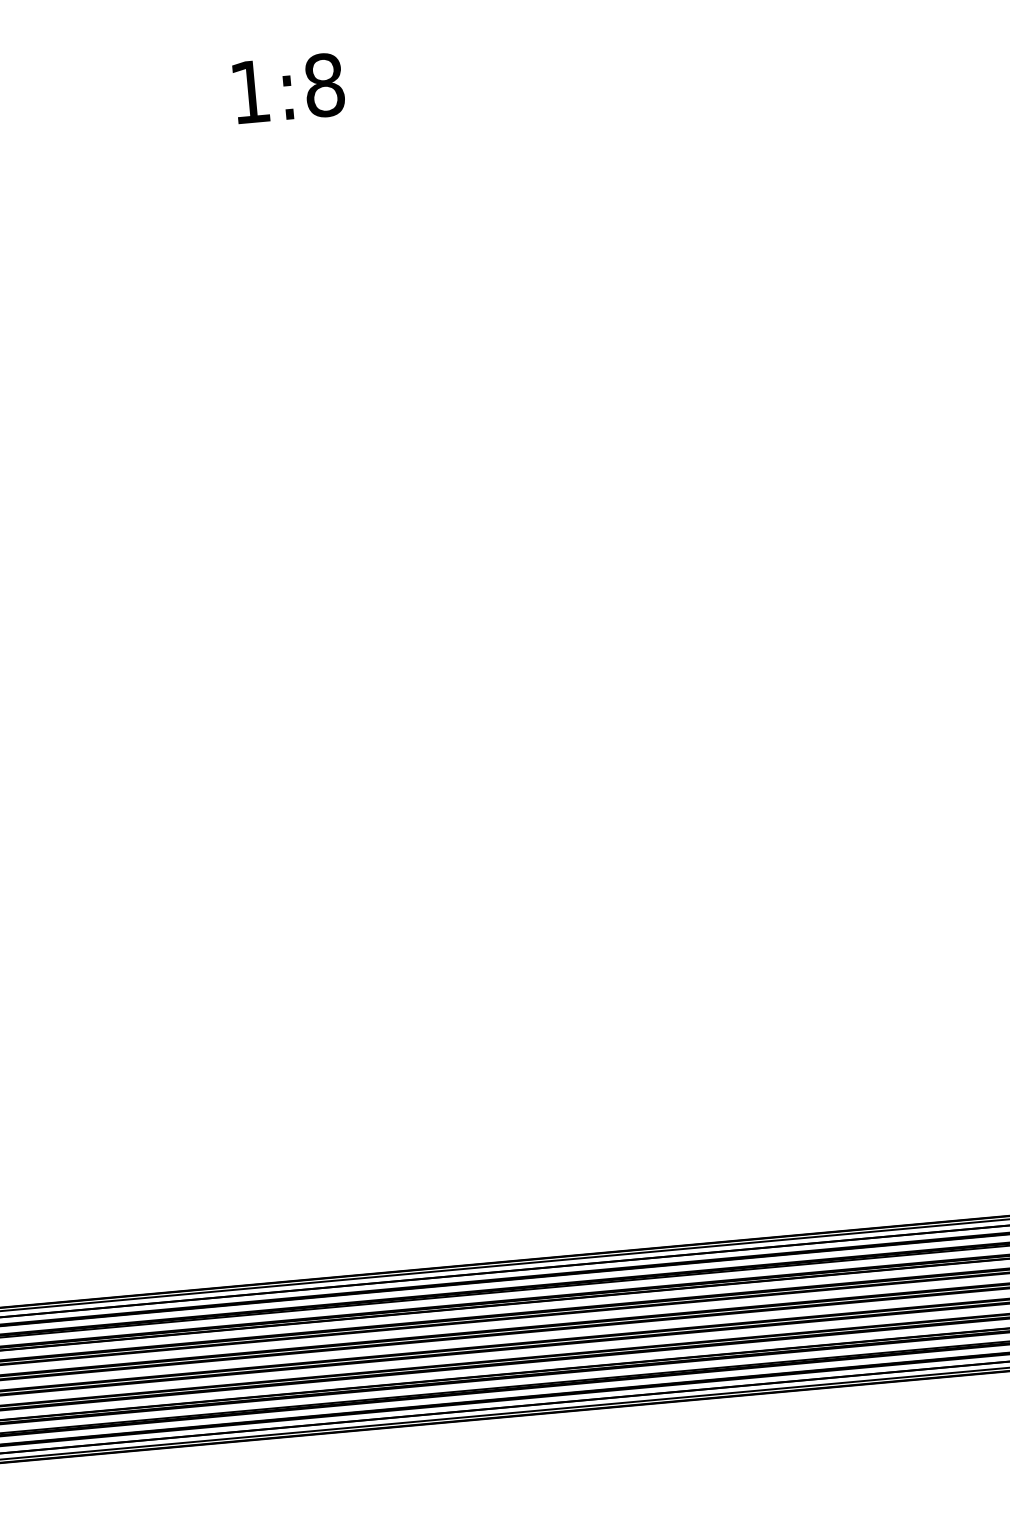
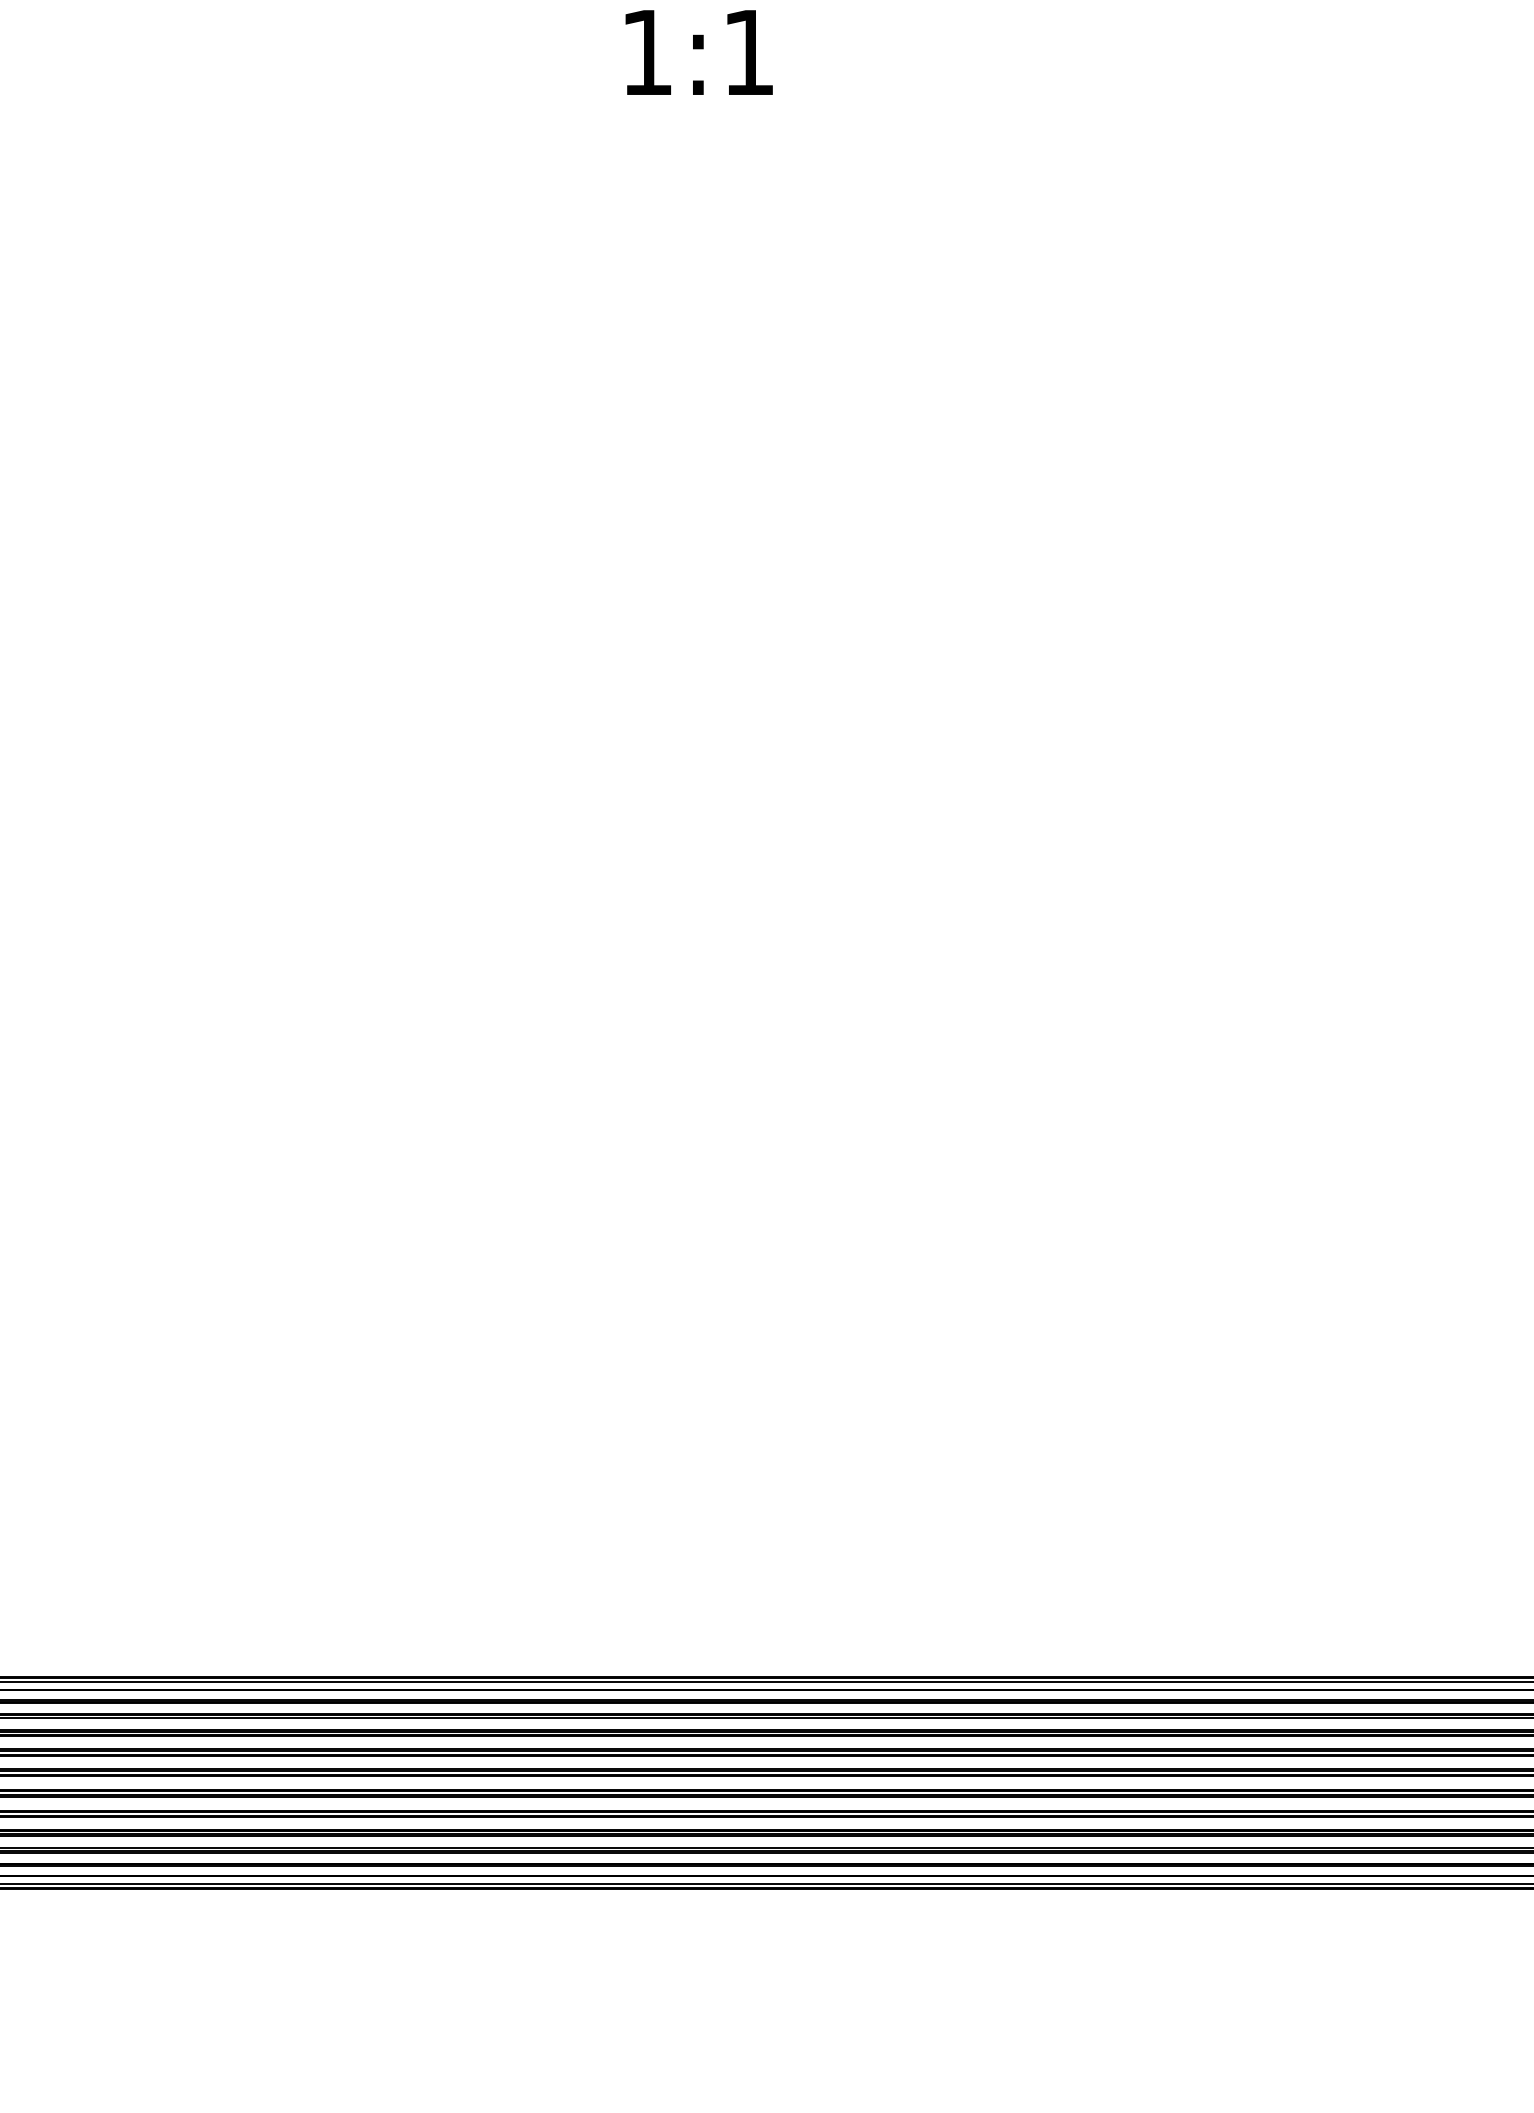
text: (324, 85) -> (749, 52), 1:8 -> 1:1

